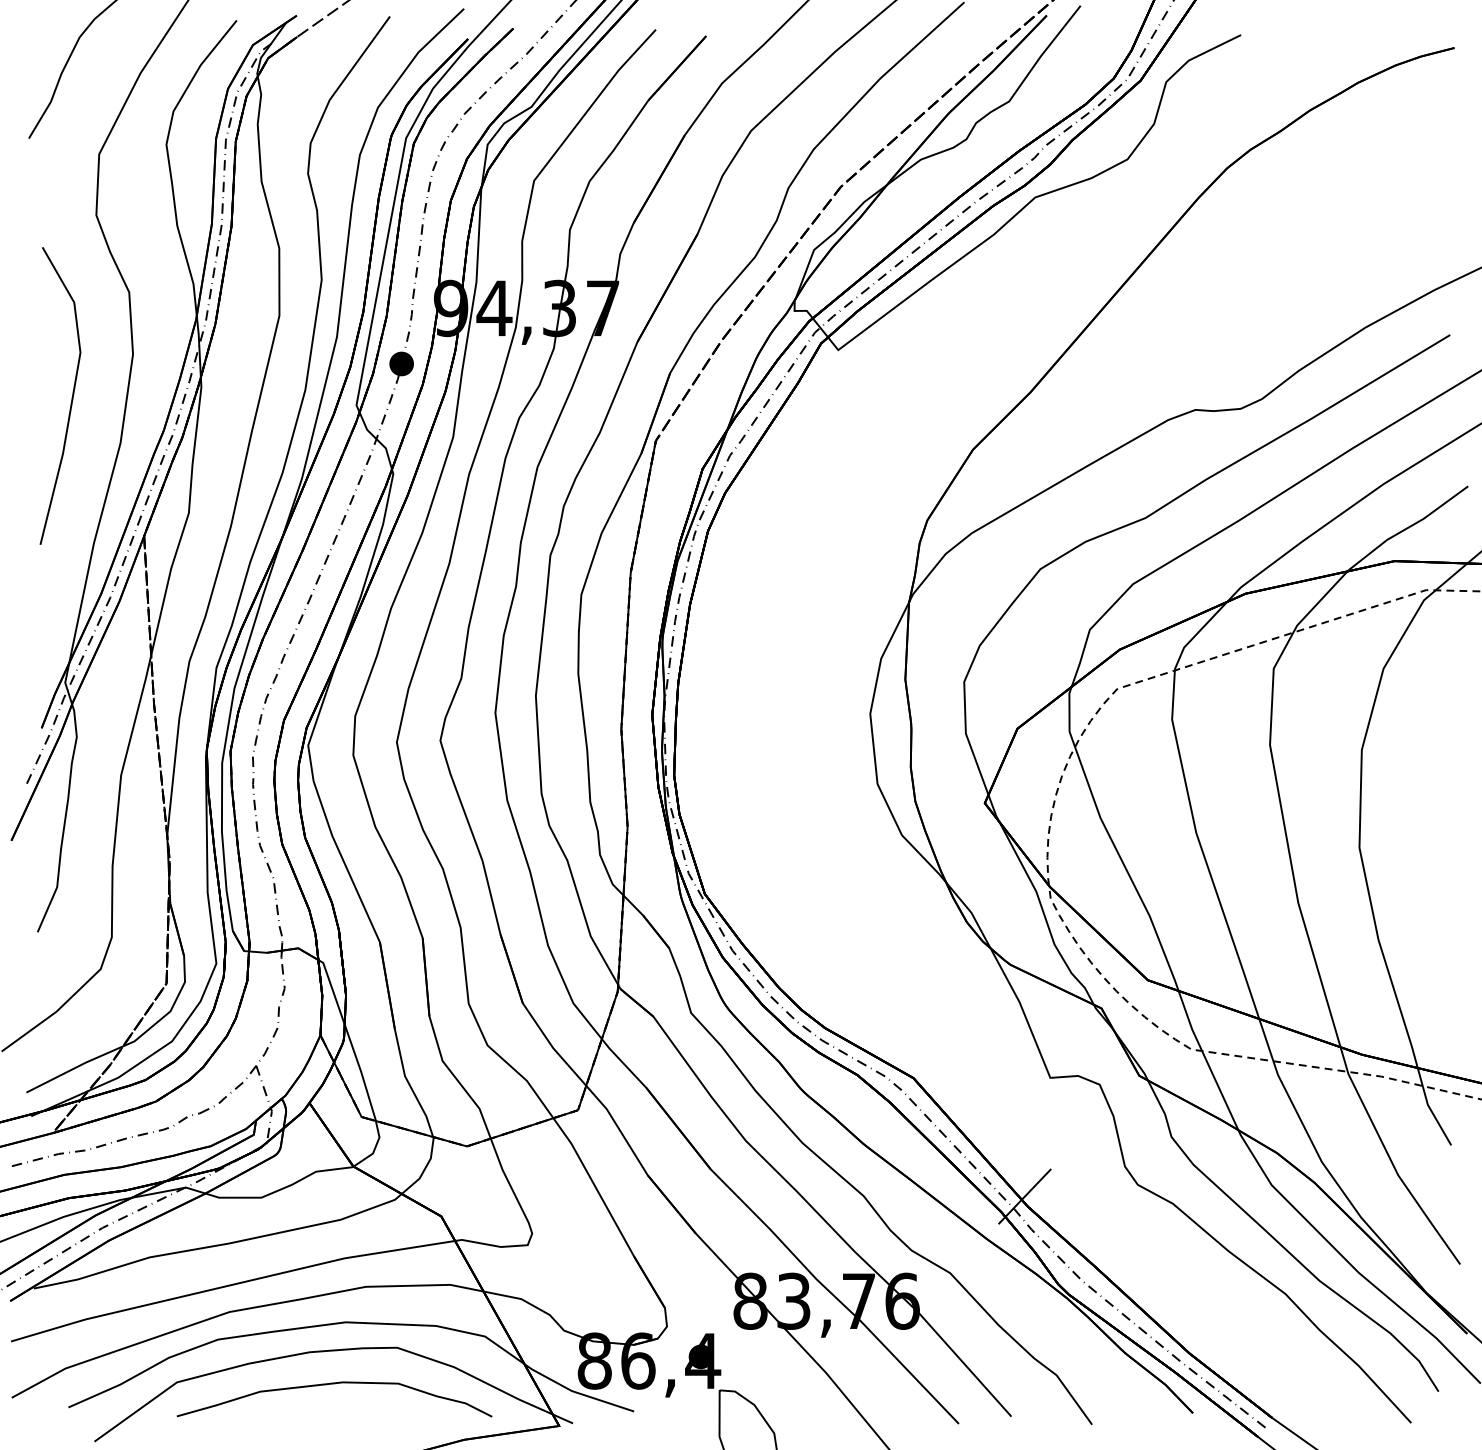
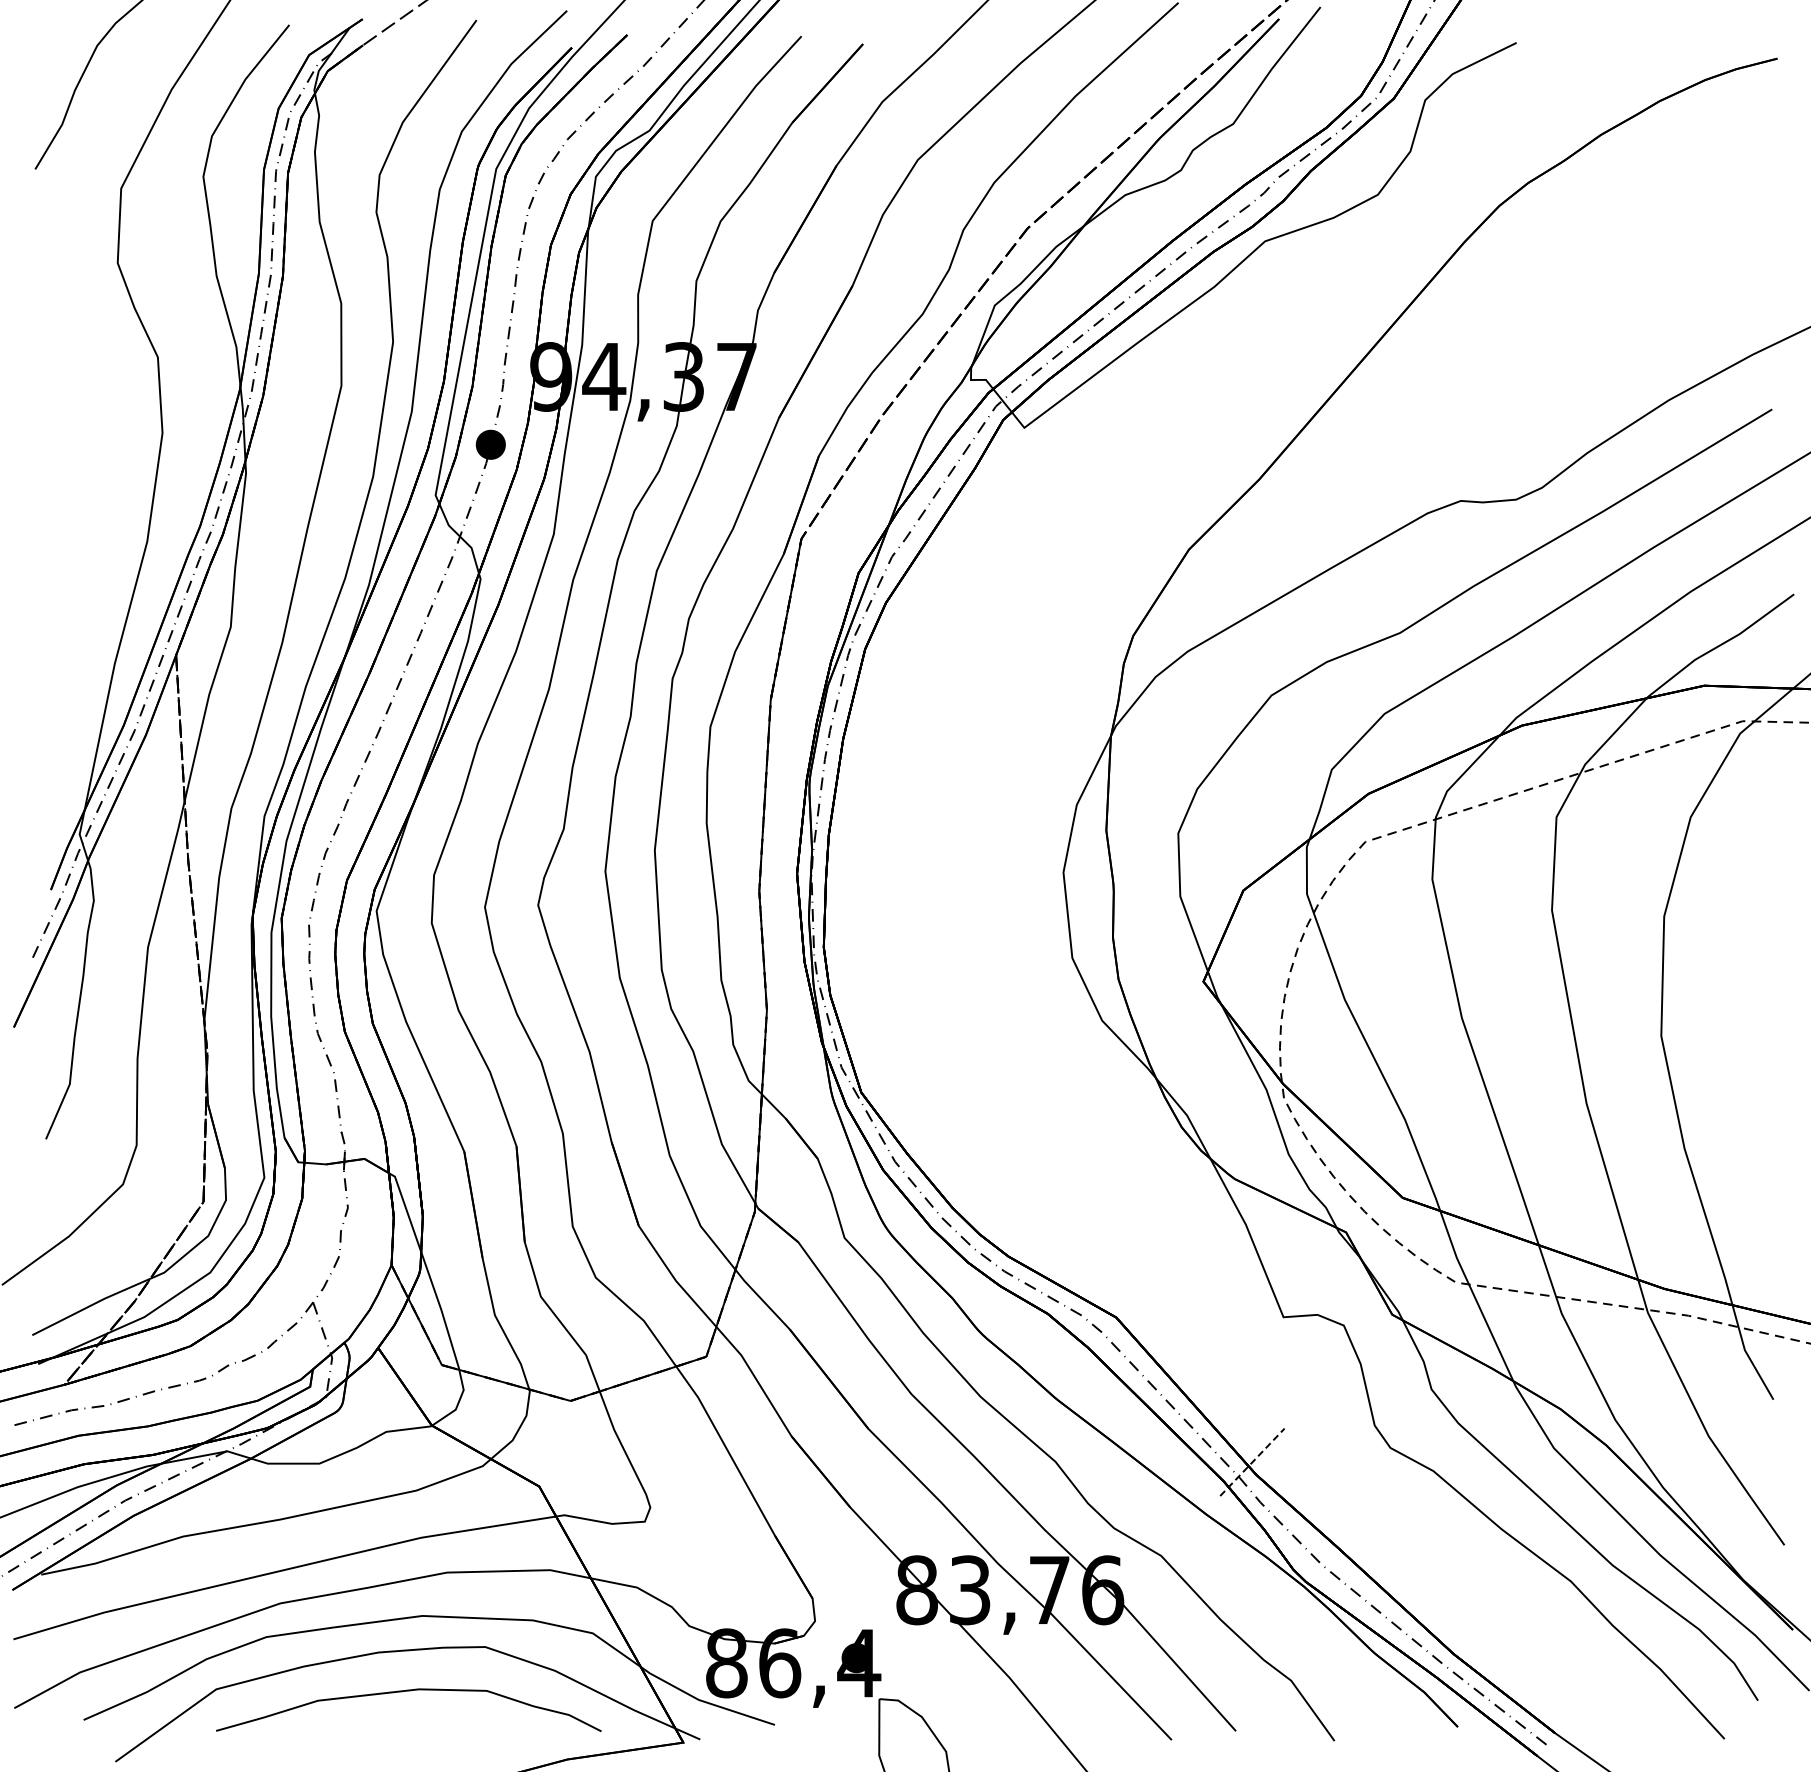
line: (71, 398) -> (87, 486), removed
line: (1024, 1196) -> (1252, 1462), solid -> dashed

